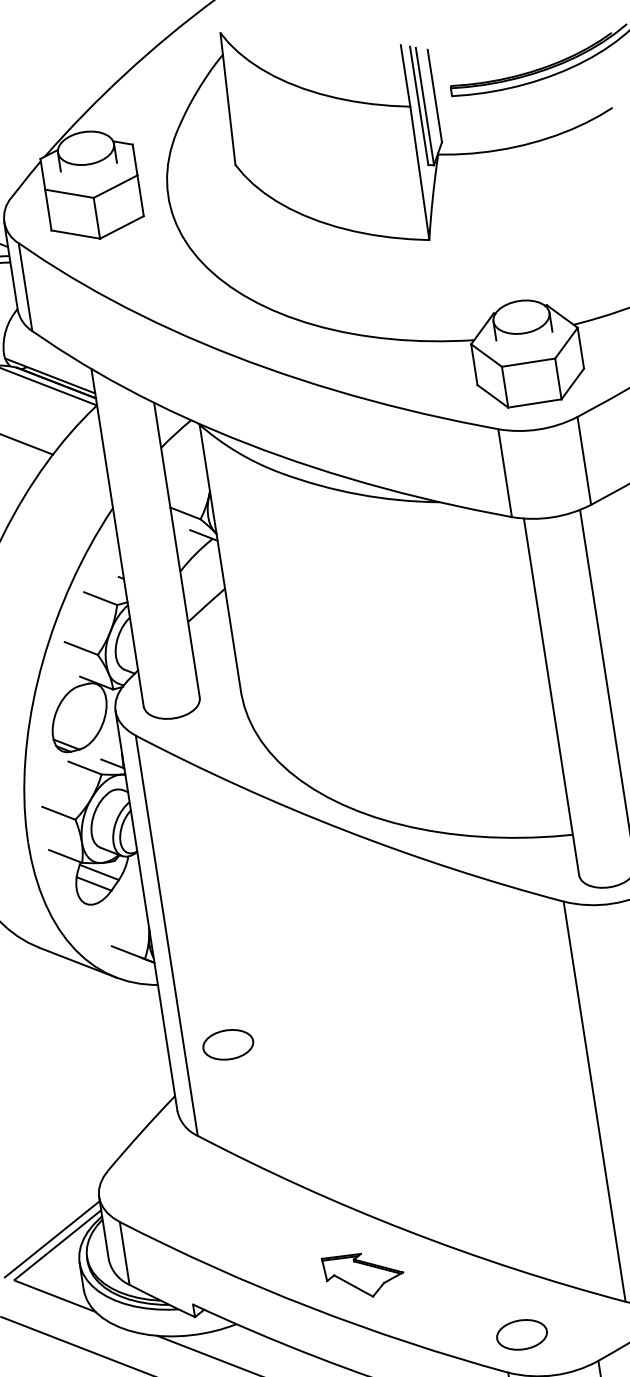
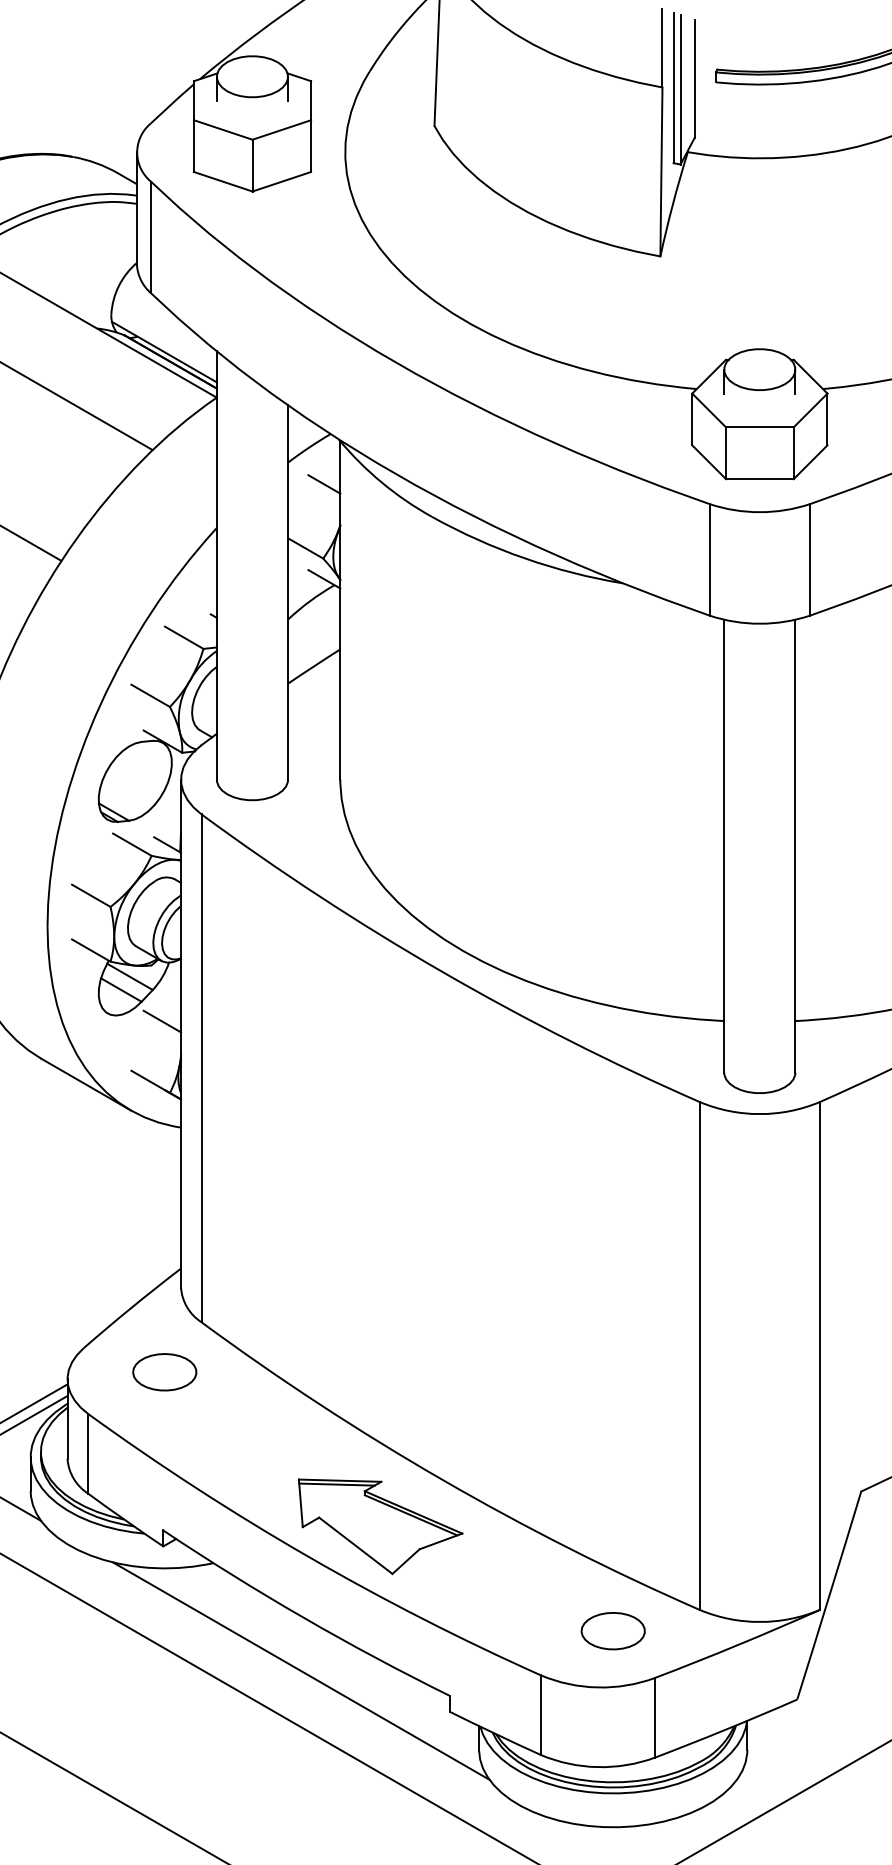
line: (192, 460) -> (324, 484), added
line: (130, 903) -> (162, 1021), added
part: (228, 1045) -> (164, 1372), moved
part: (363, 1274) -> (380, 1526), size x1.67
part: (521, 1335) -> (612, 1631), moved

